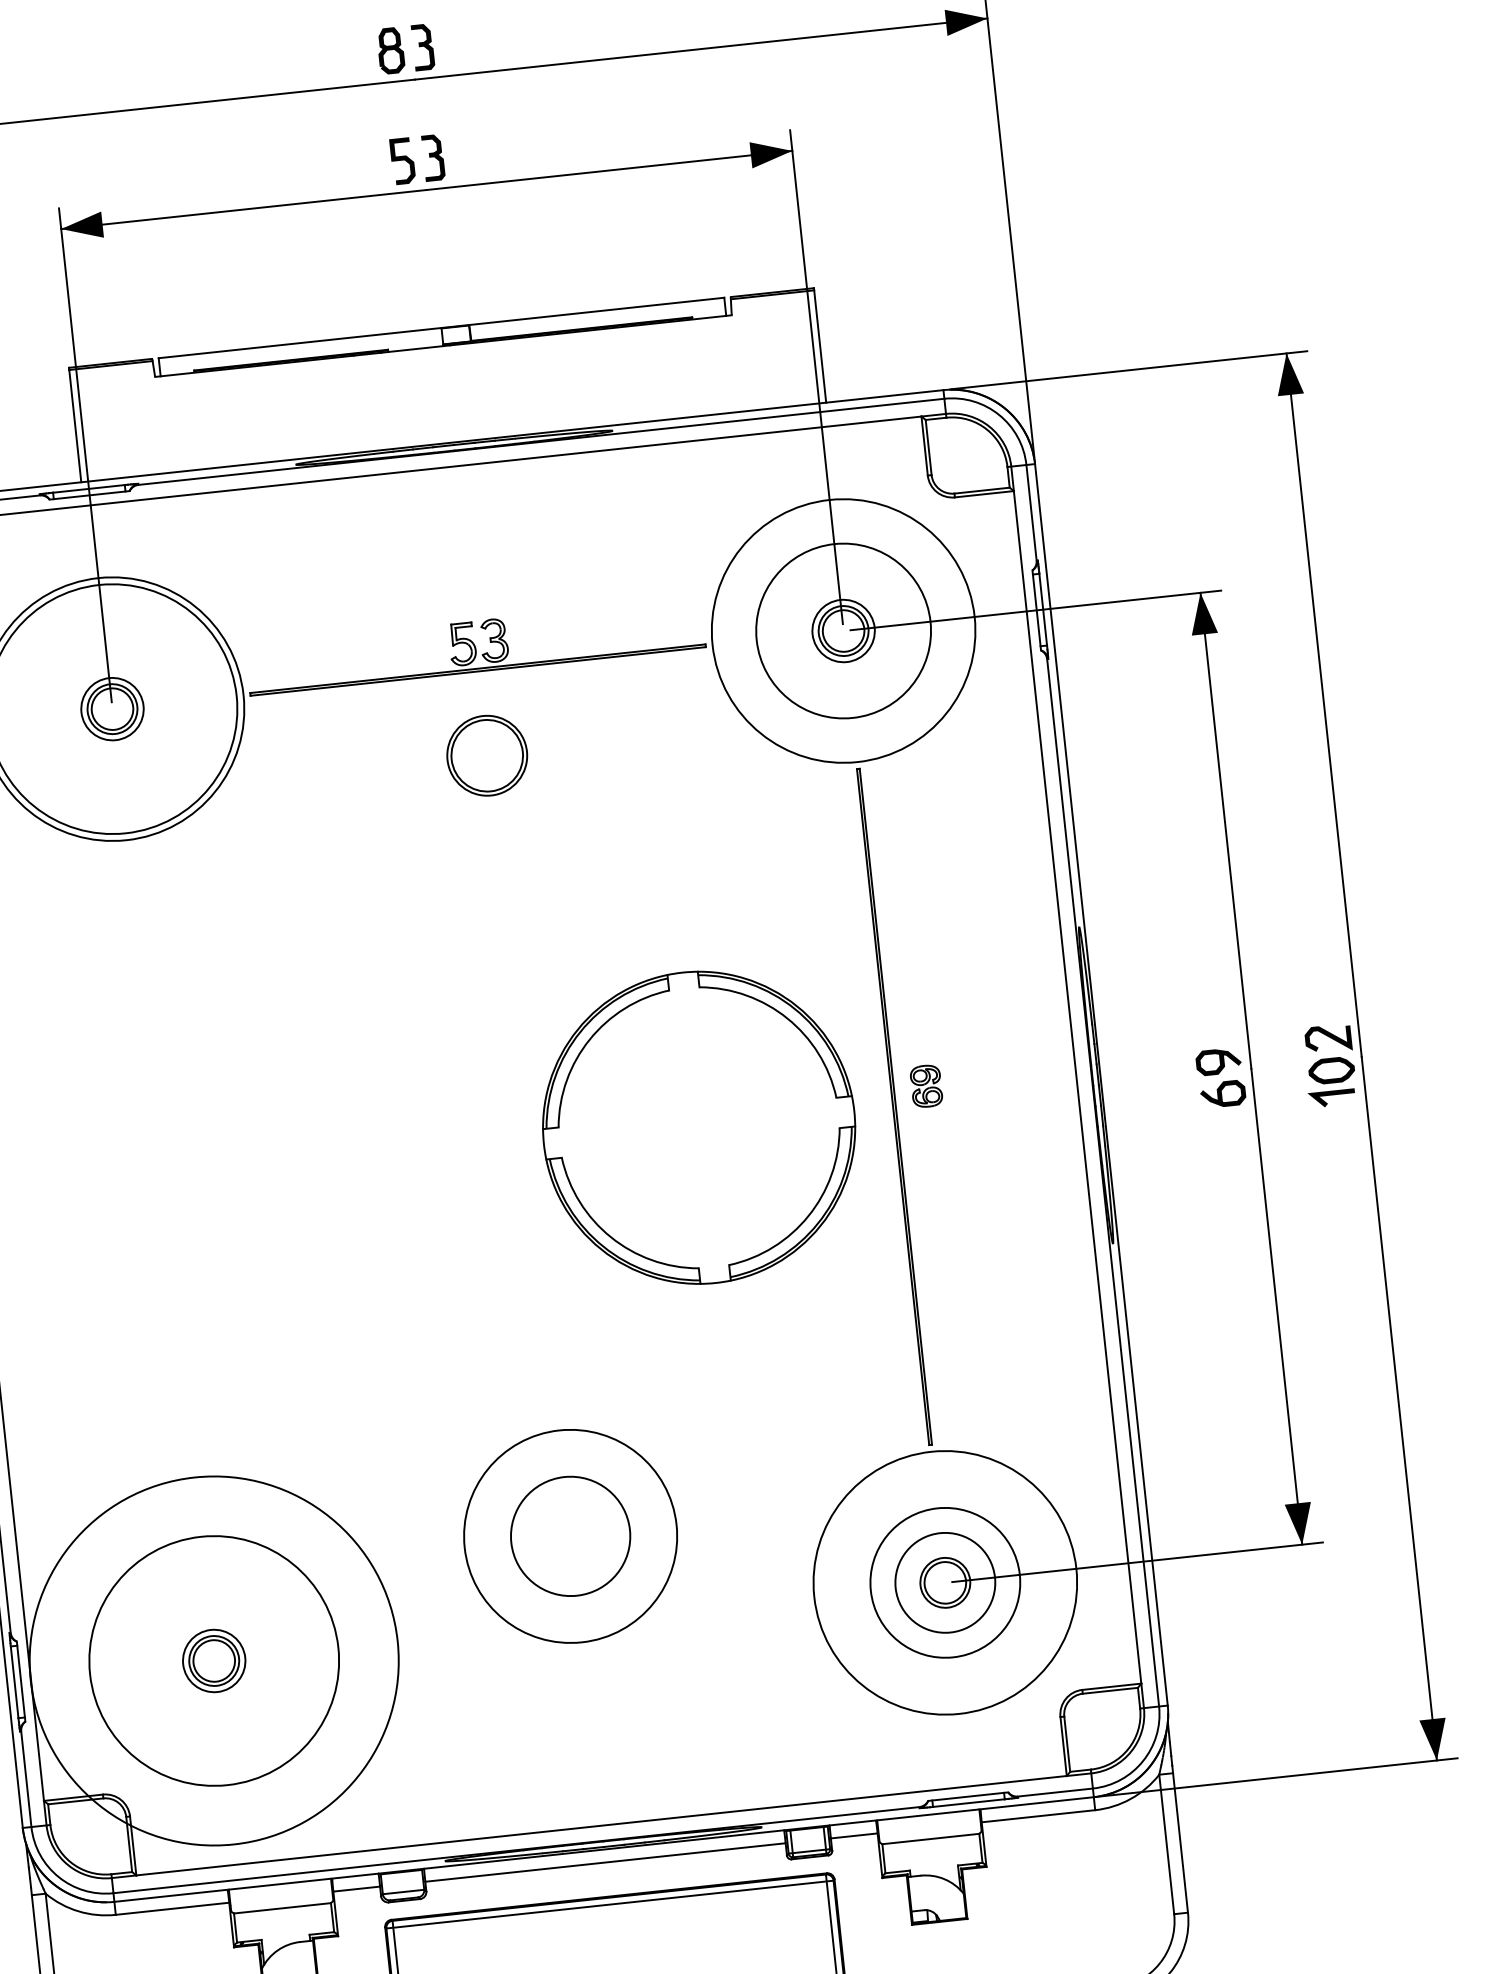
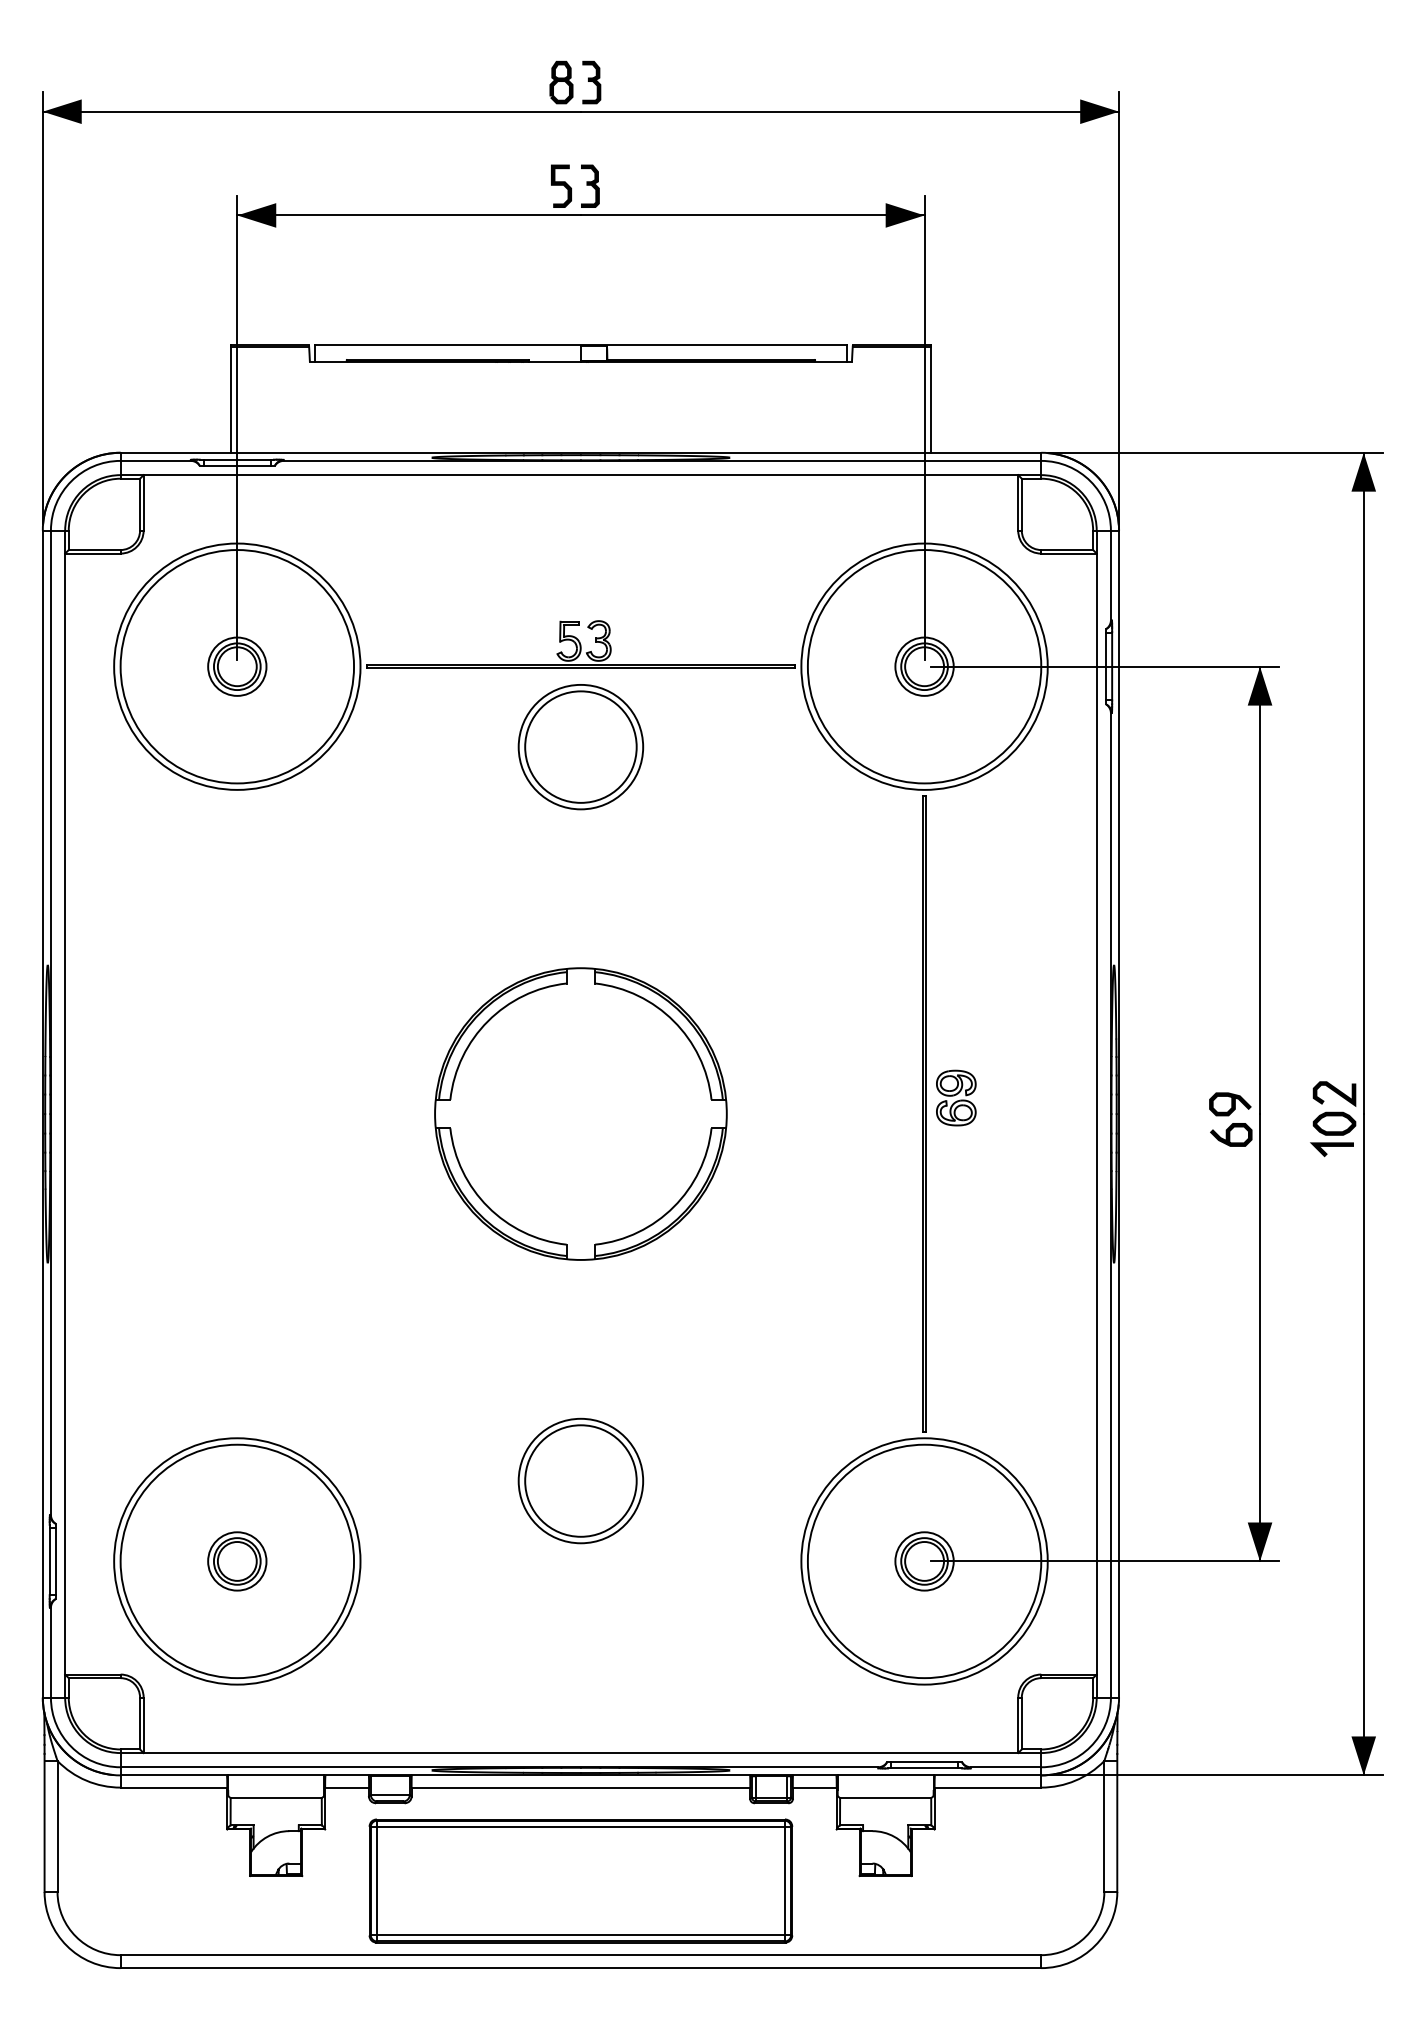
circle: (843, 630) -> (924, 666), size x1.43
part: (486, 756) -> (580, 747), size x1.67
part: (926, 1085) -> (956, 1097), size x1.43
part: (698, 1127) -> (580, 1113), moved
circle: (570, 1535) -> (580, 1480), size x0.62
circle: (945, 1582) -> (924, 1561), size x0.62
circle: (945, 1582) -> (924, 1561), size x1.67
circle: (214, 1661) -> (237, 1561), size x0.71

